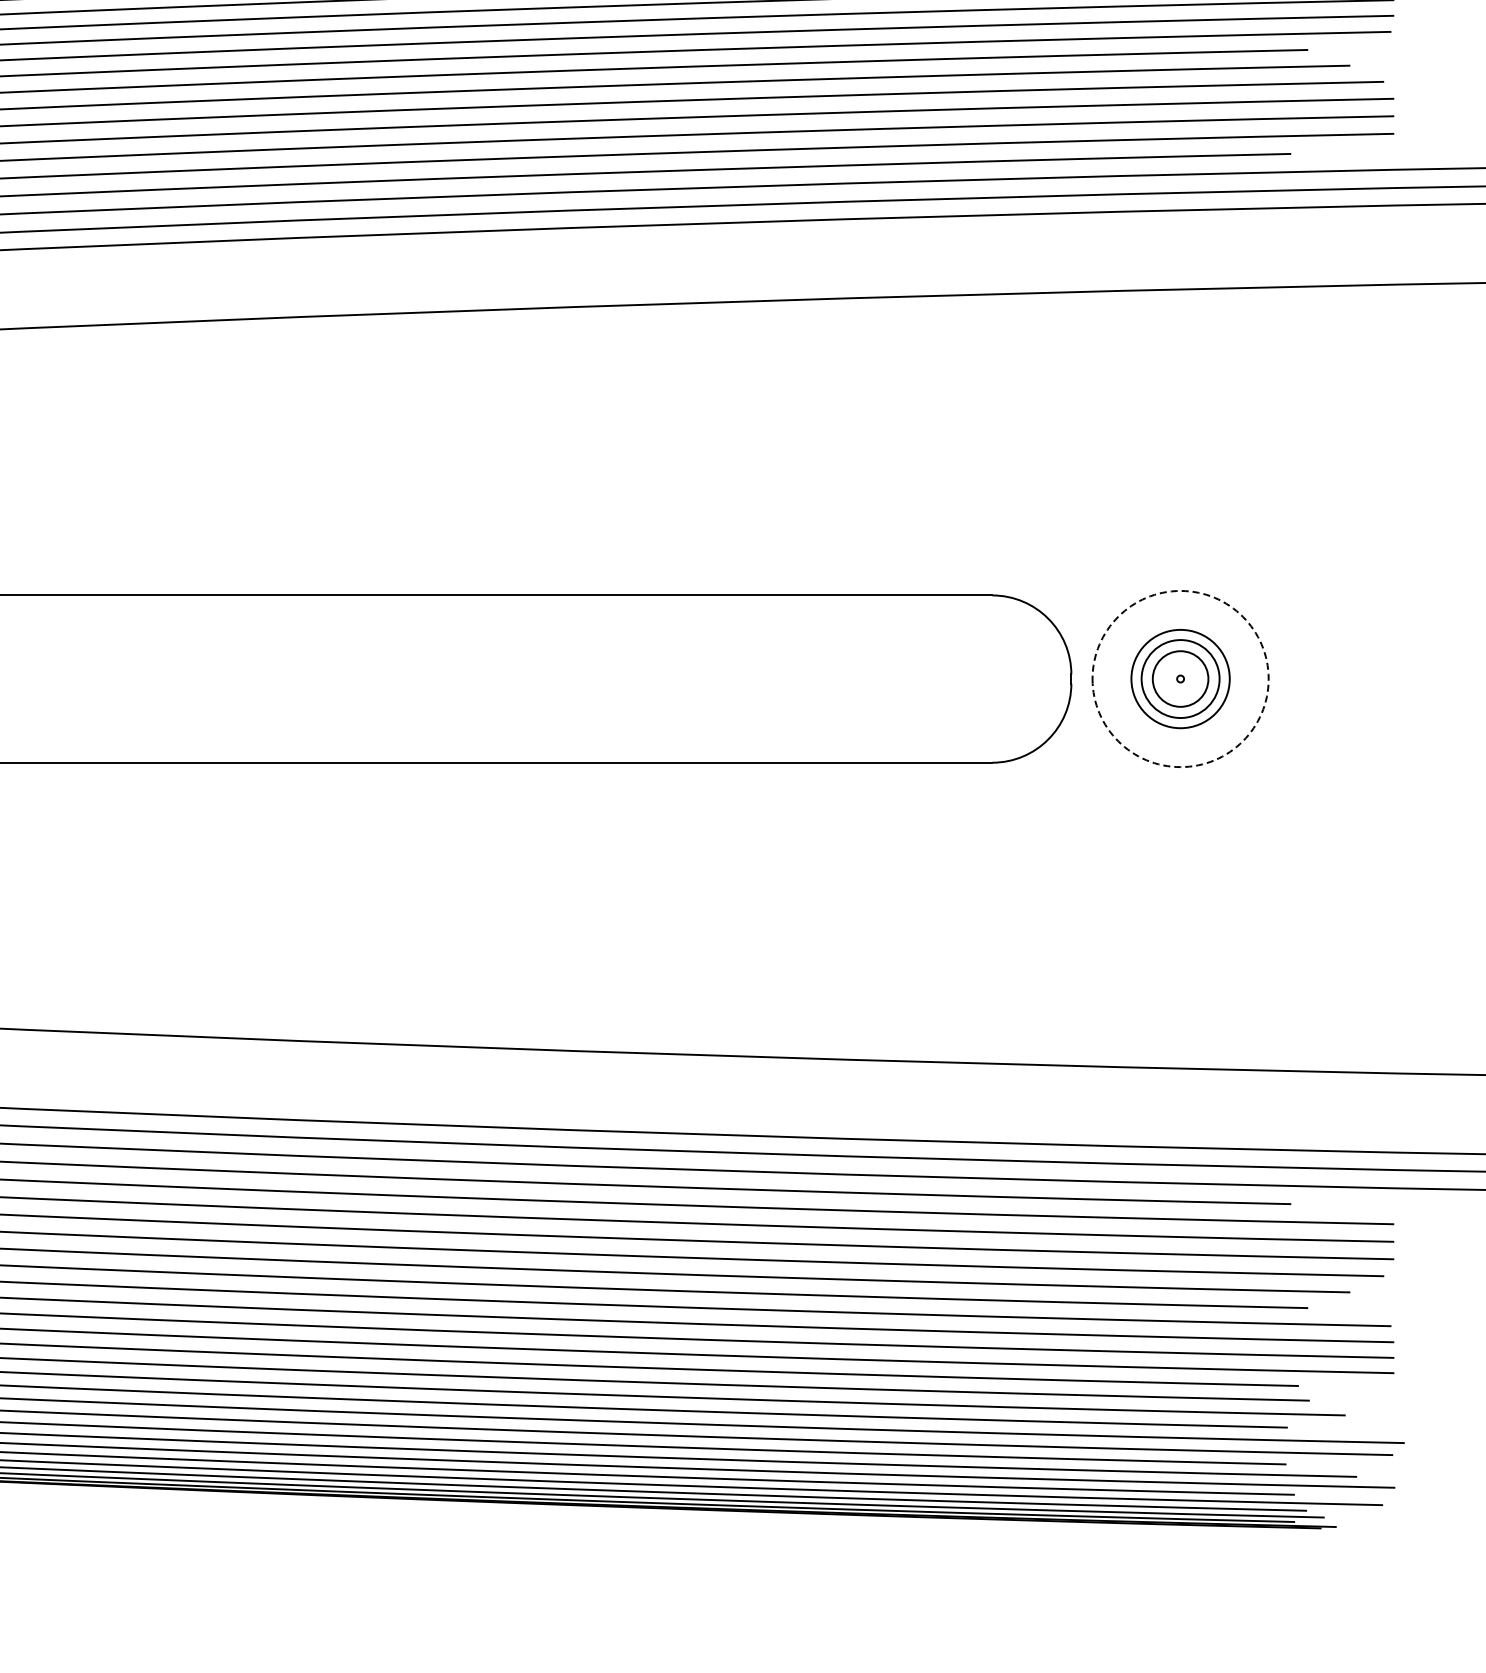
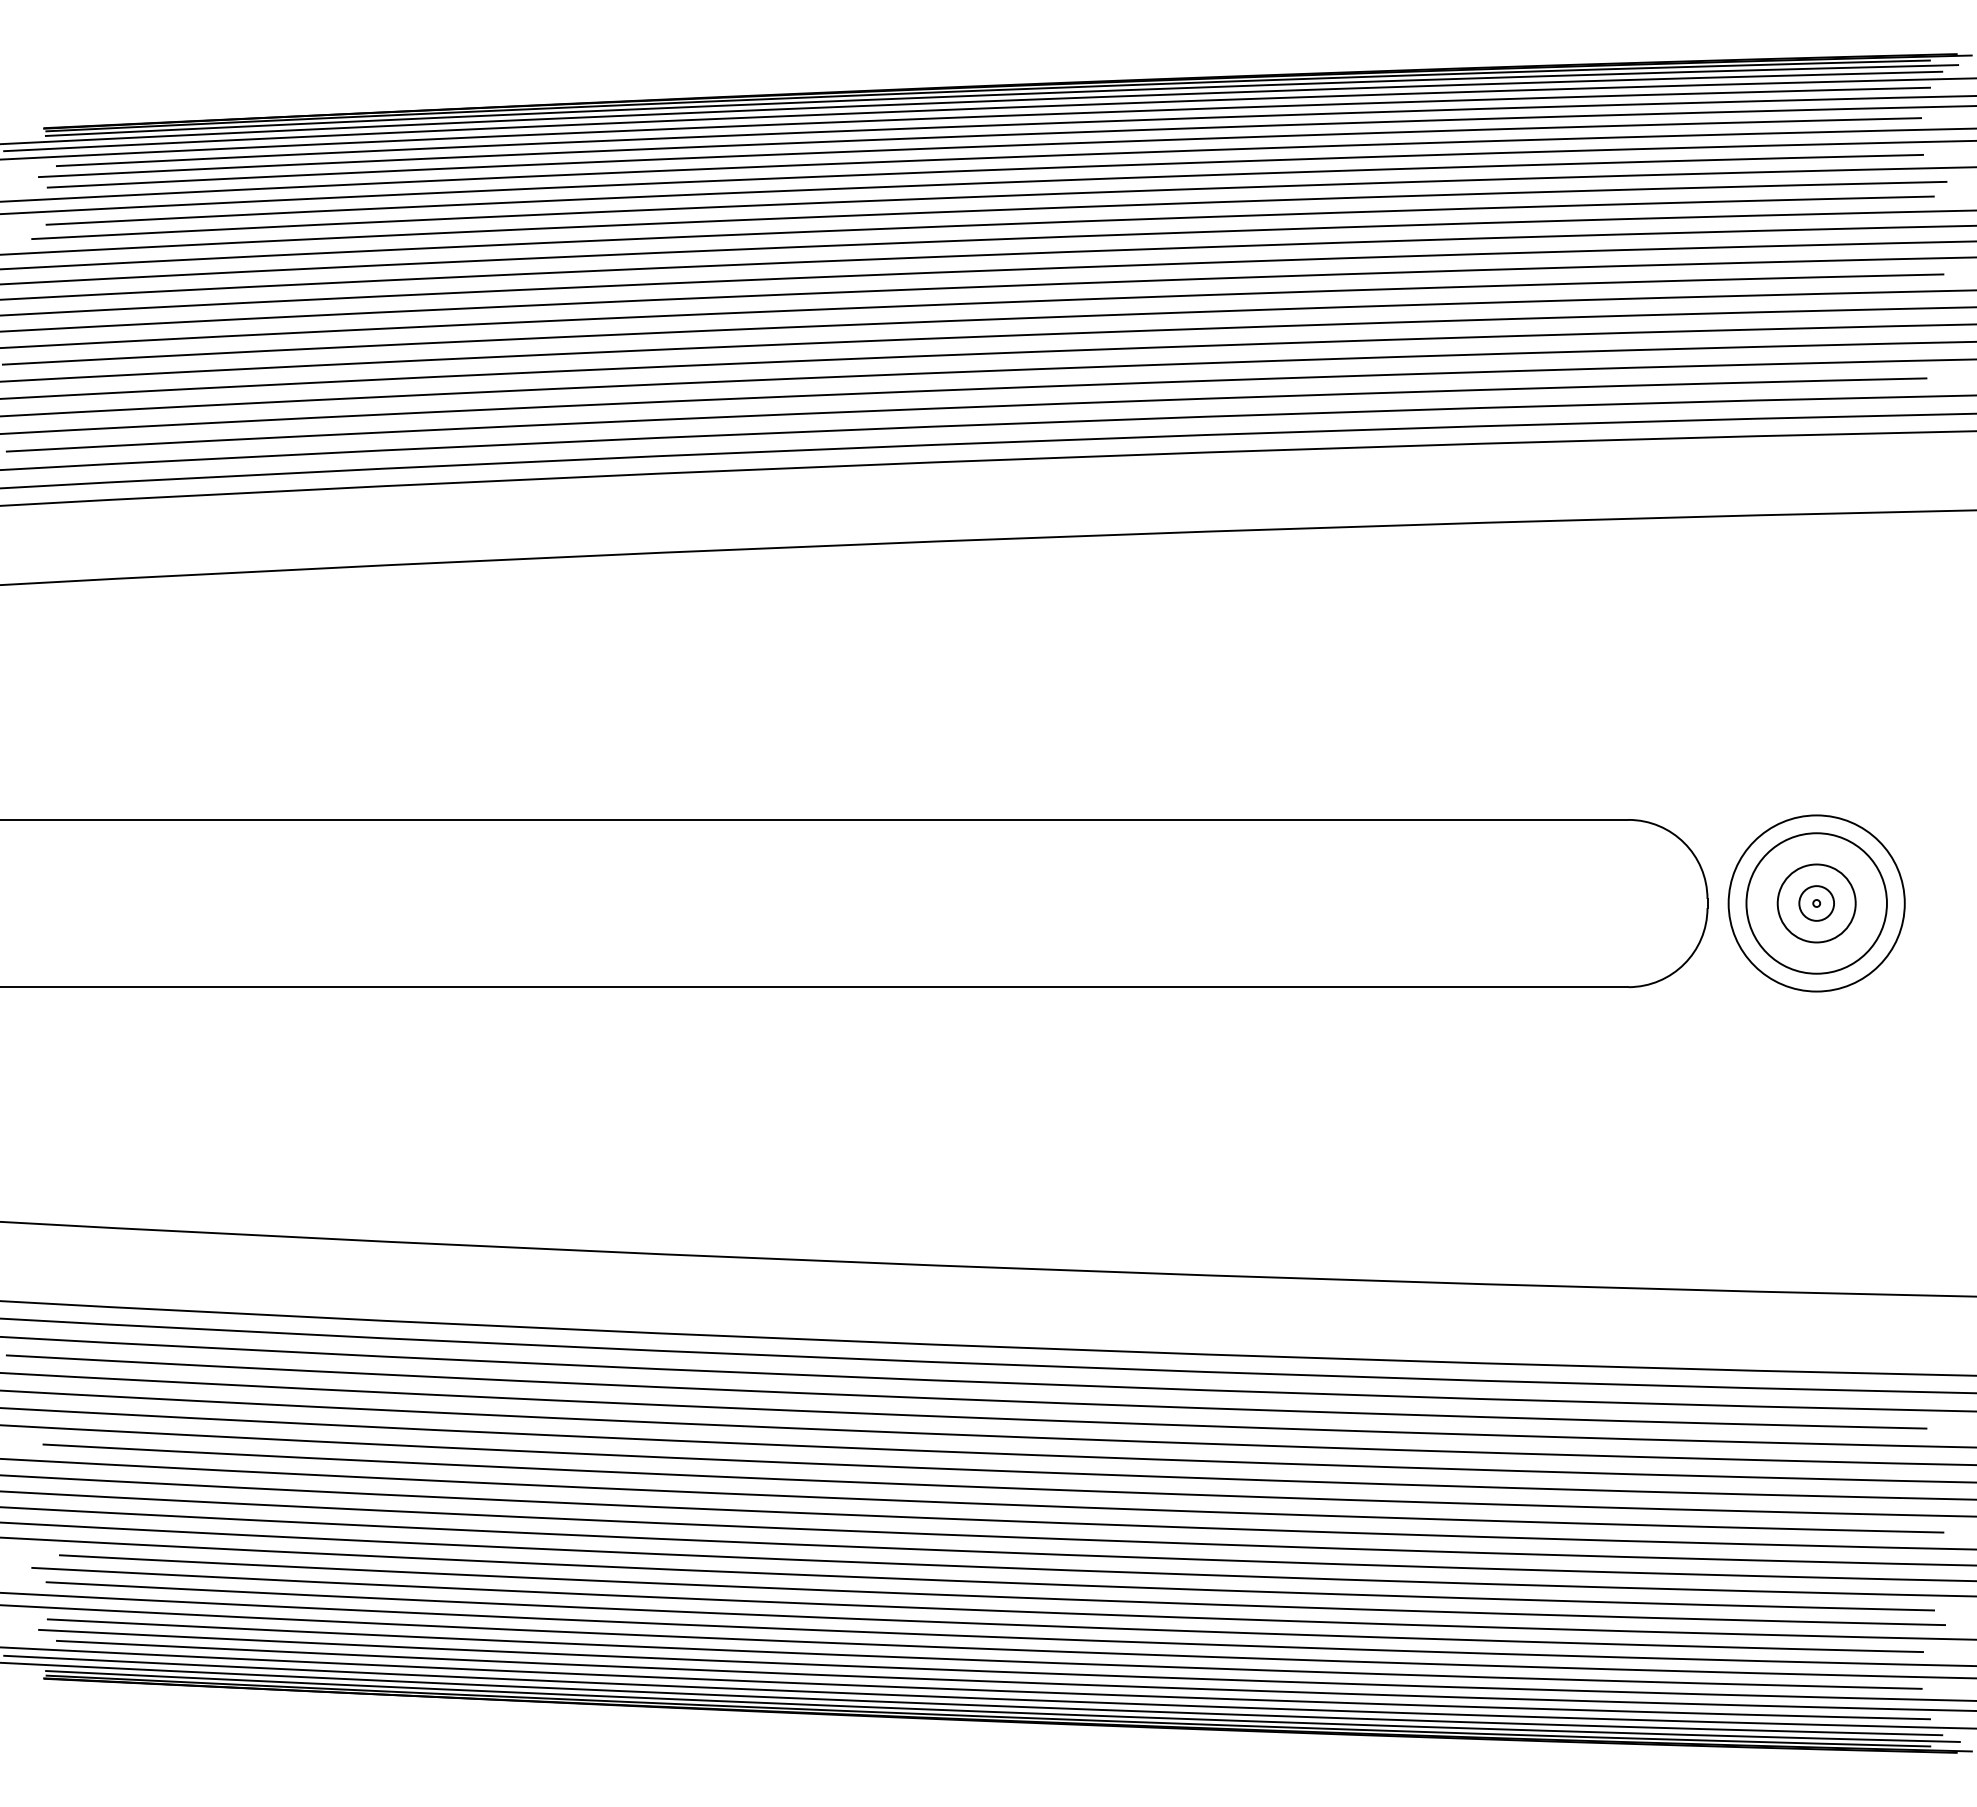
circle: (1180, 679) -> (1816, 903), dashed -> solid
circle: (1180, 679) -> (1816, 903), size x0.62
circle: (1180, 679) -> (1816, 903), size x1.43

